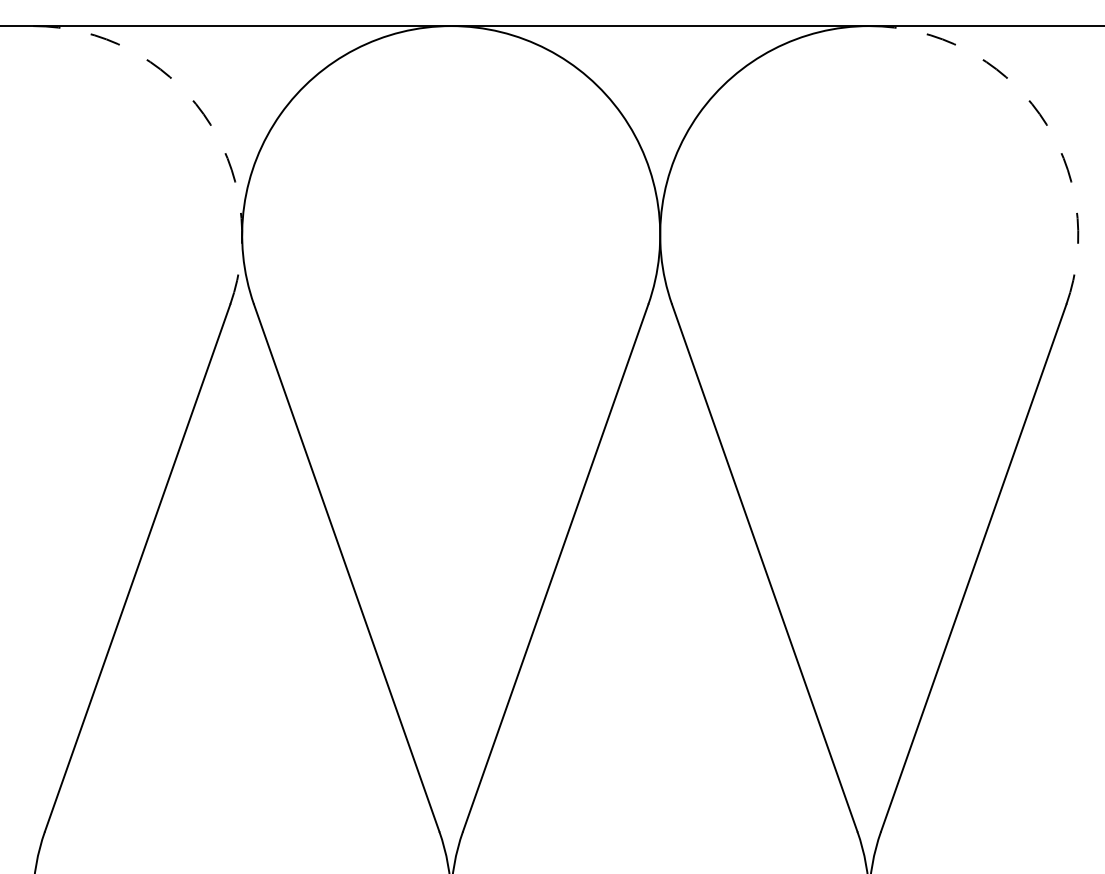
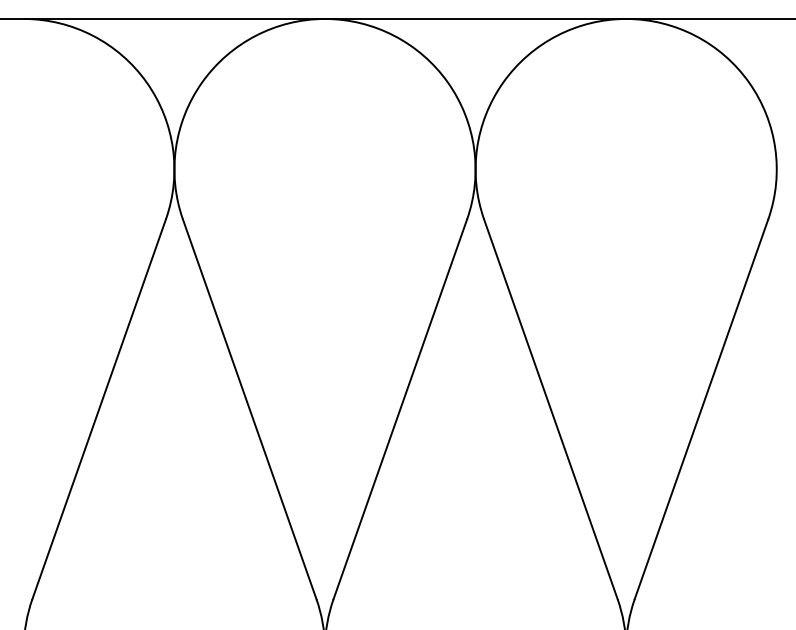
arc: (203, 114) -> (146, 82), dashed -> solid
arc: (1039, 114) -> (748, 82), dashed -> solid

